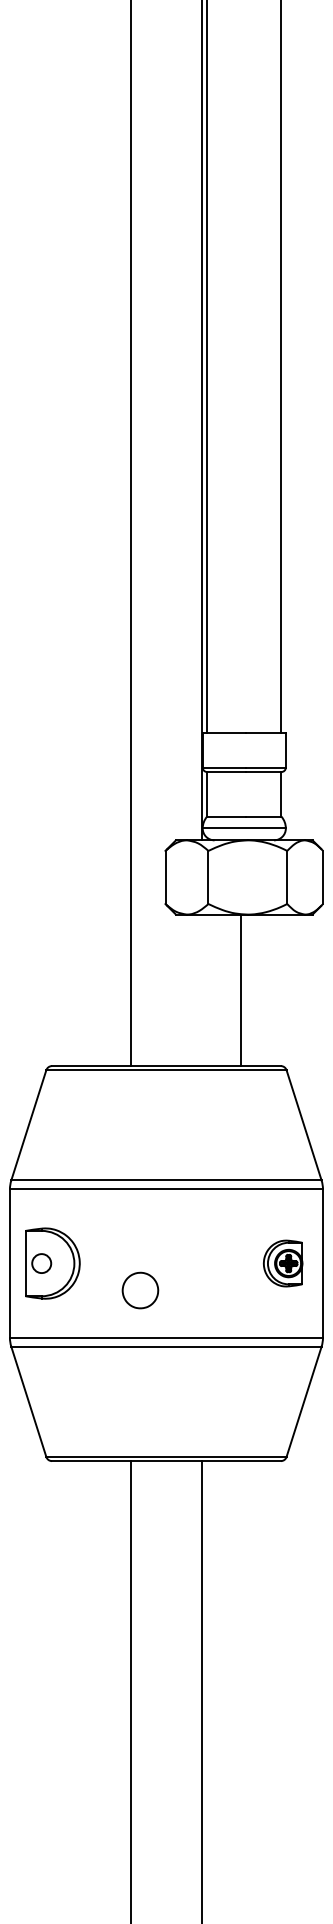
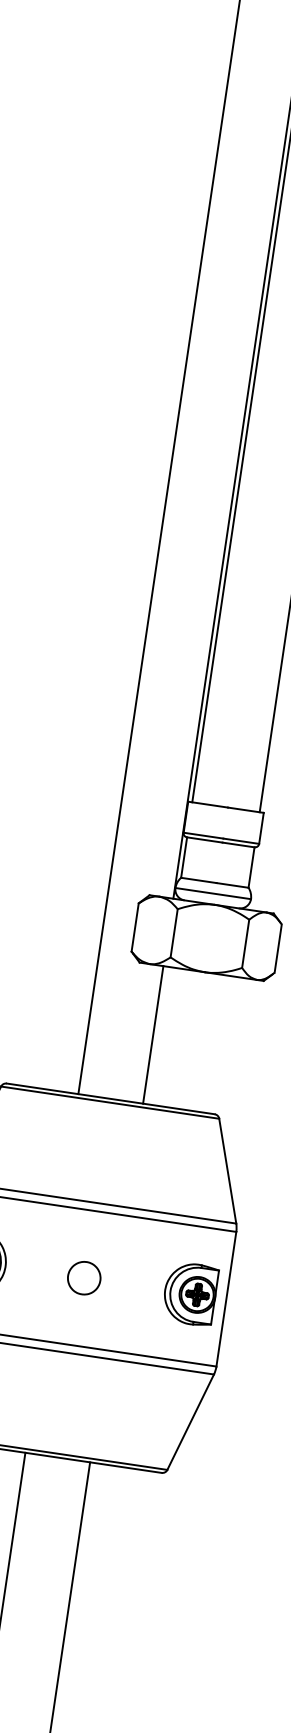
line: (241, 990) -> (153, 1035), moved
part: (282, 1263) -> (189, 1293), size x1.43
part: (140, 1290) -> (84, 1278), moved

